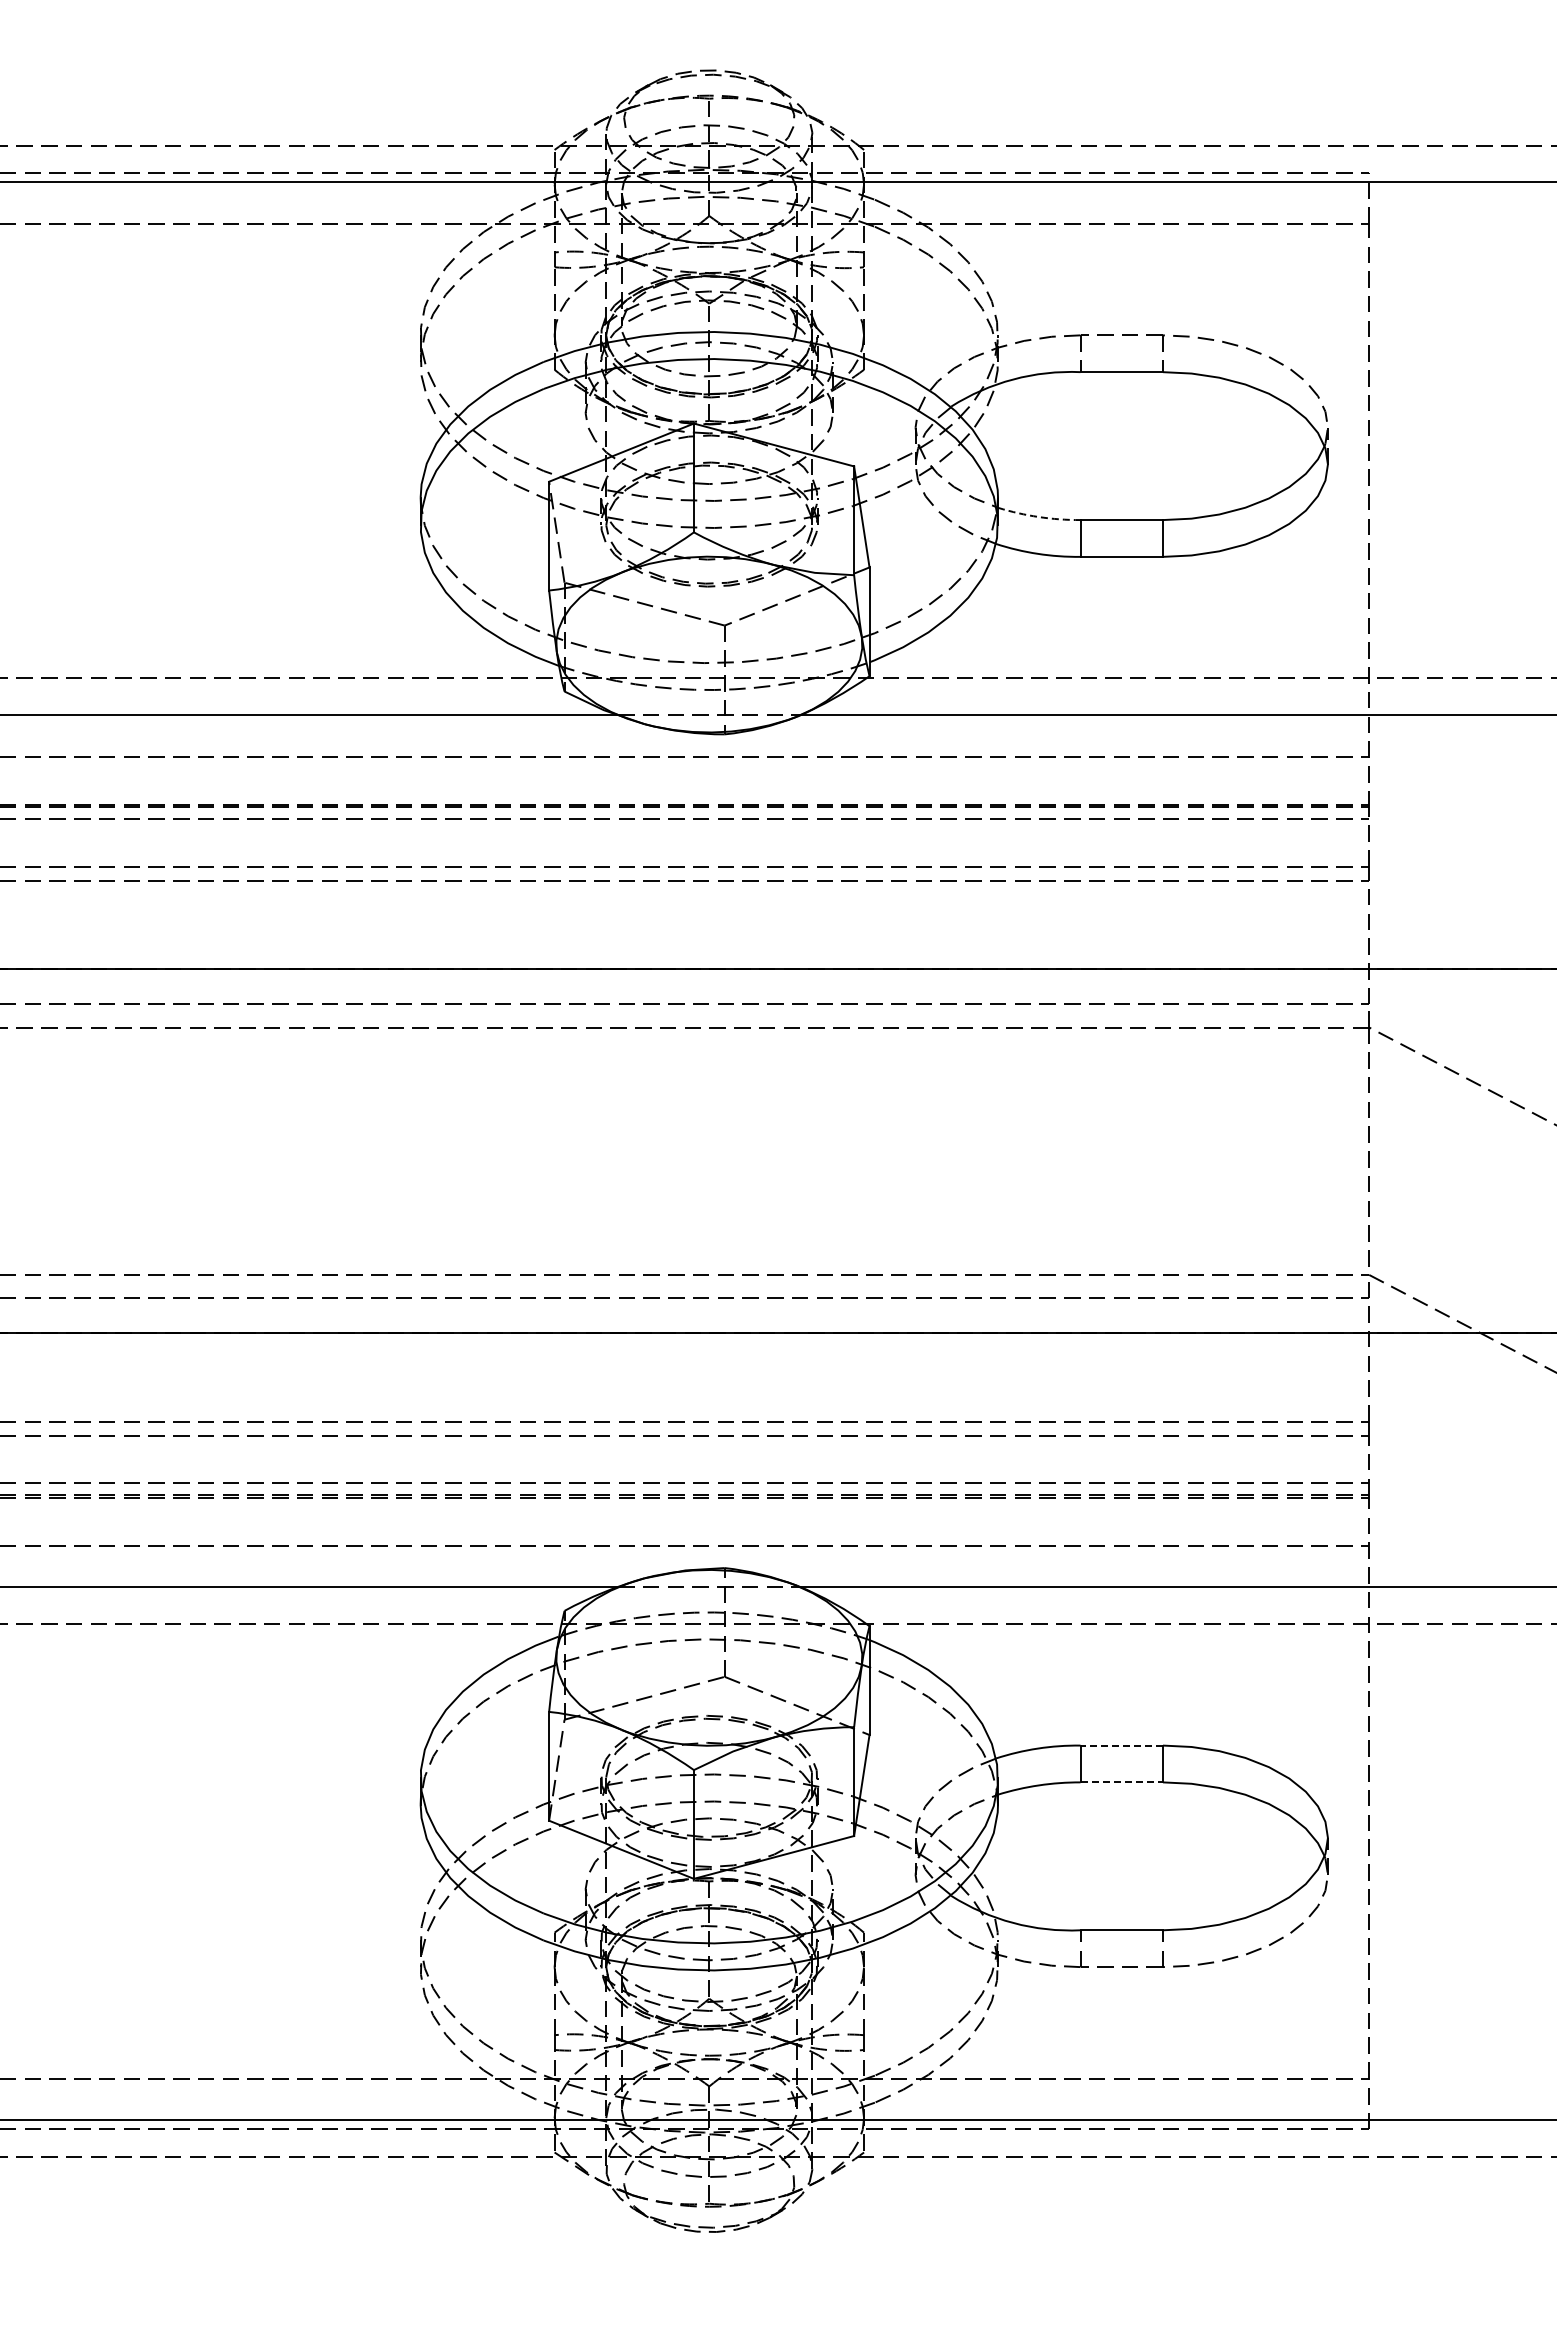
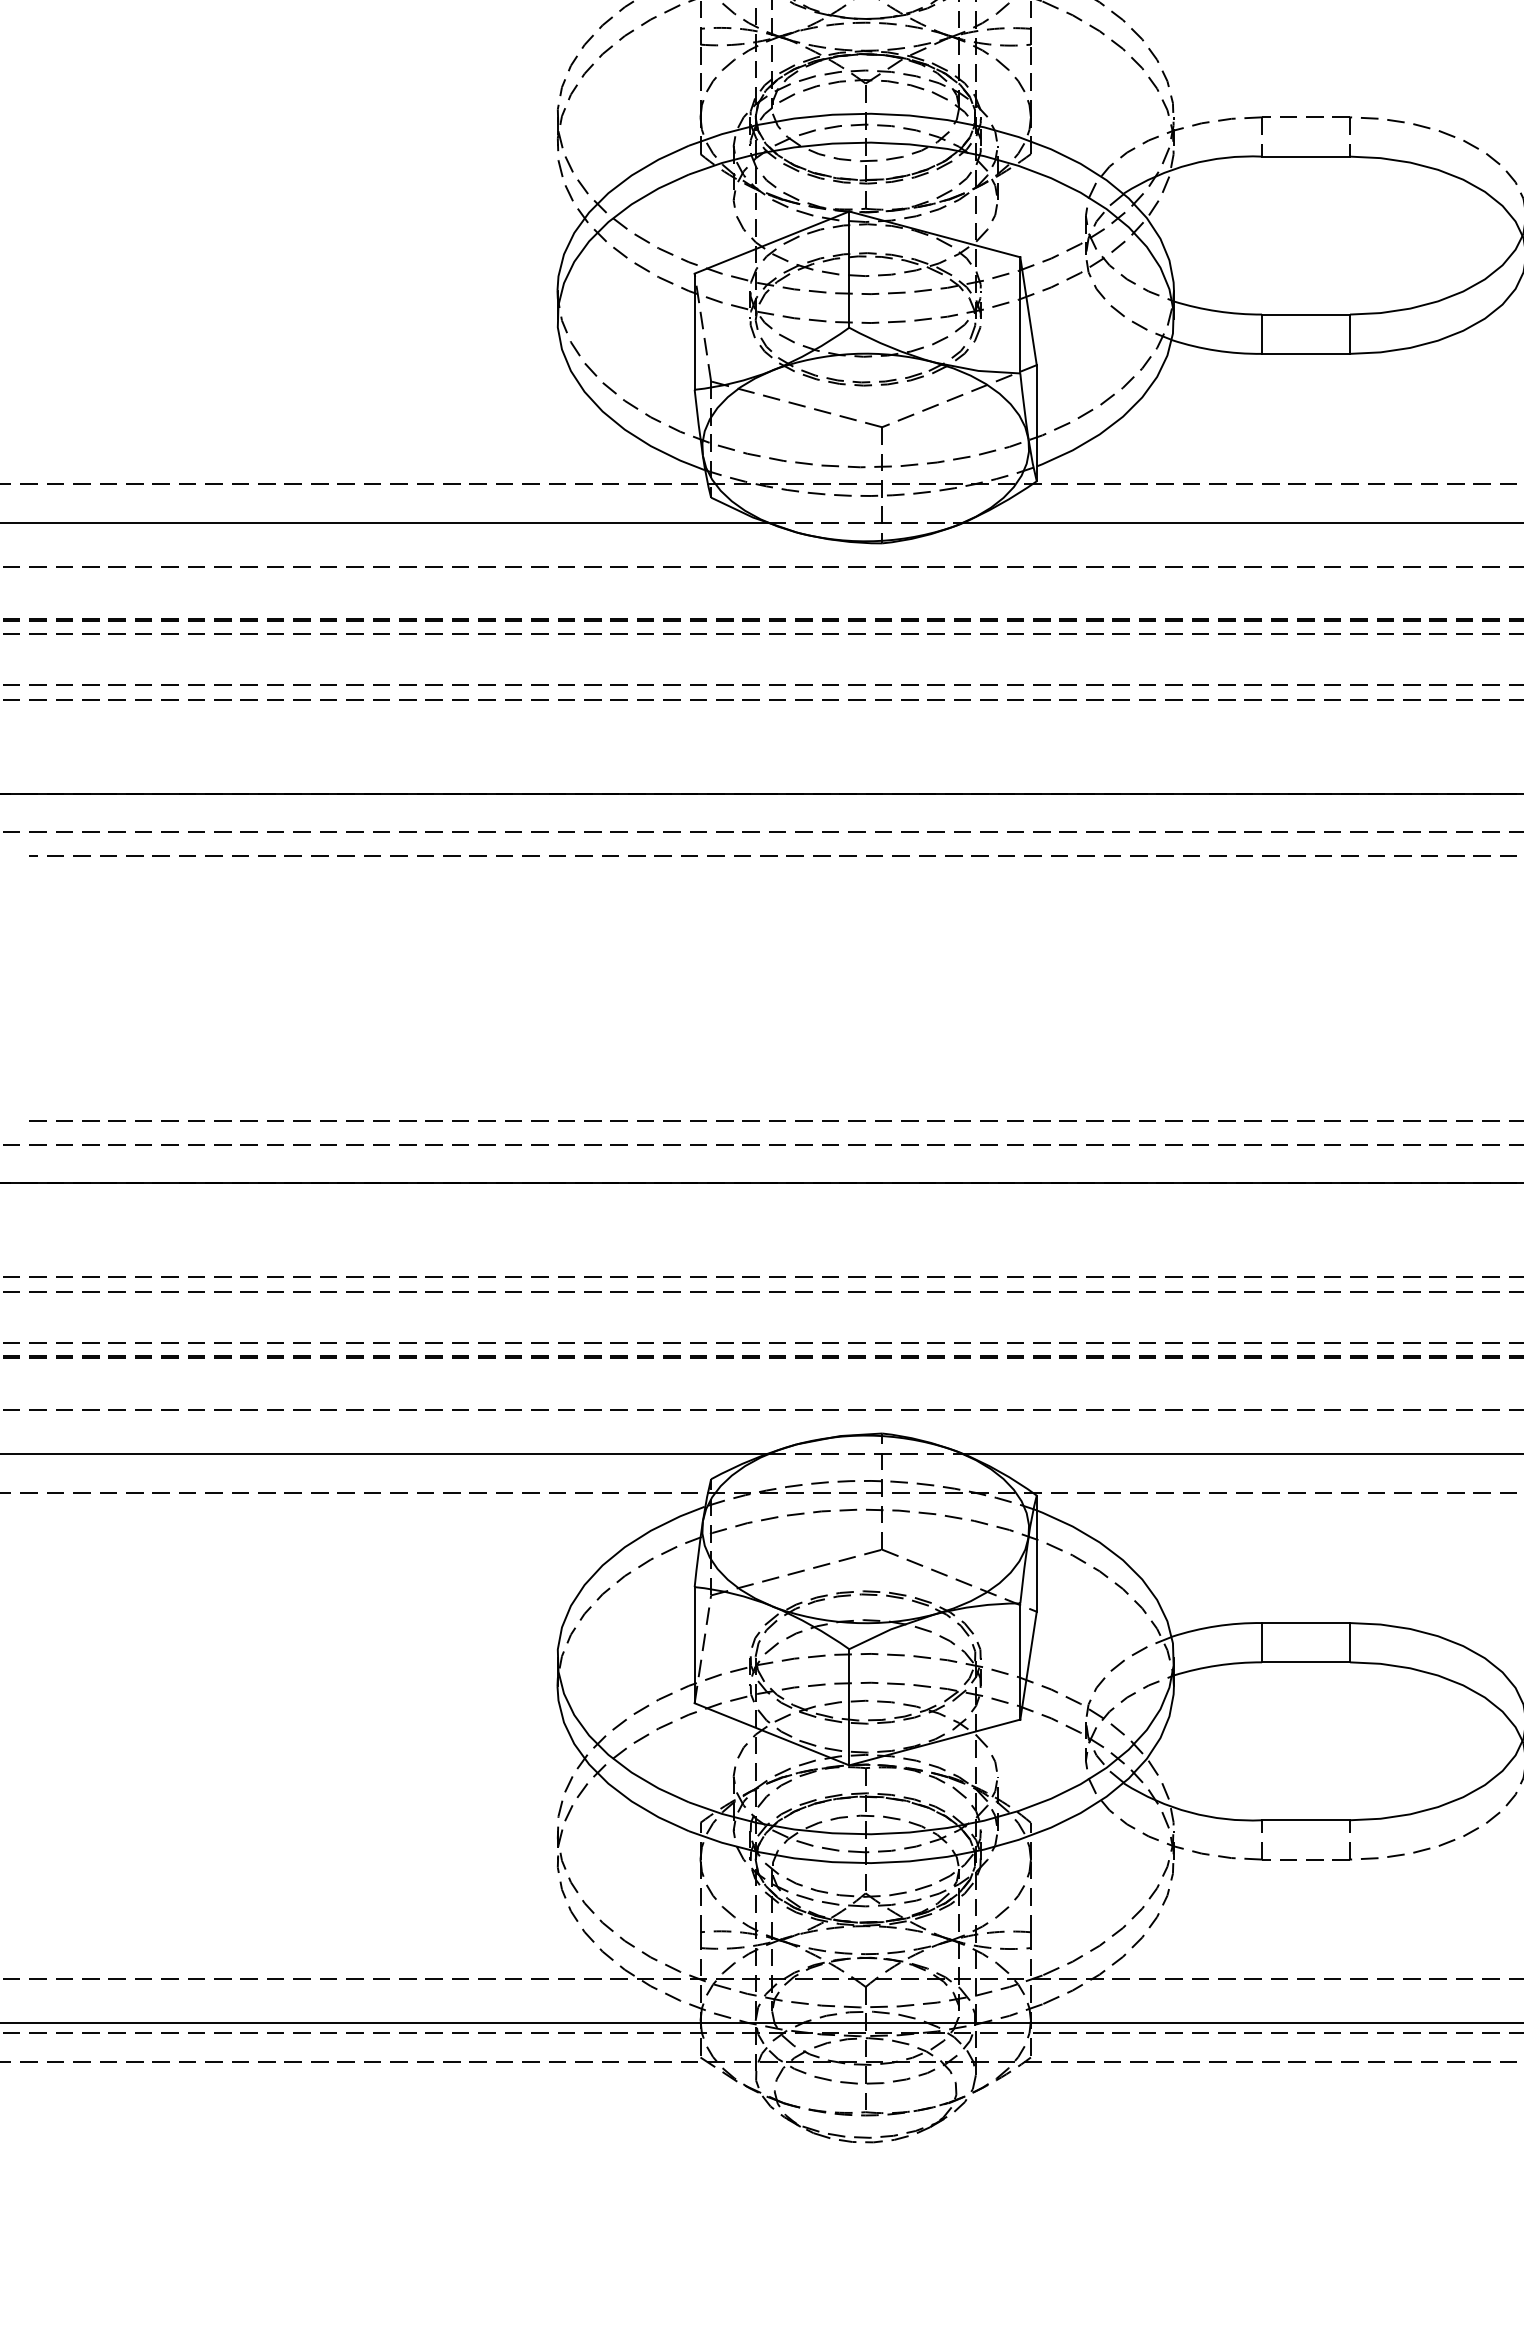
arc: (1038, 517) -> (1217, 311), dashed -> solid
line: (1121, 1745) -> (1305, 1622), dashed -> solid
line: (1122, 1782) -> (1306, 1662), dashed -> solid

